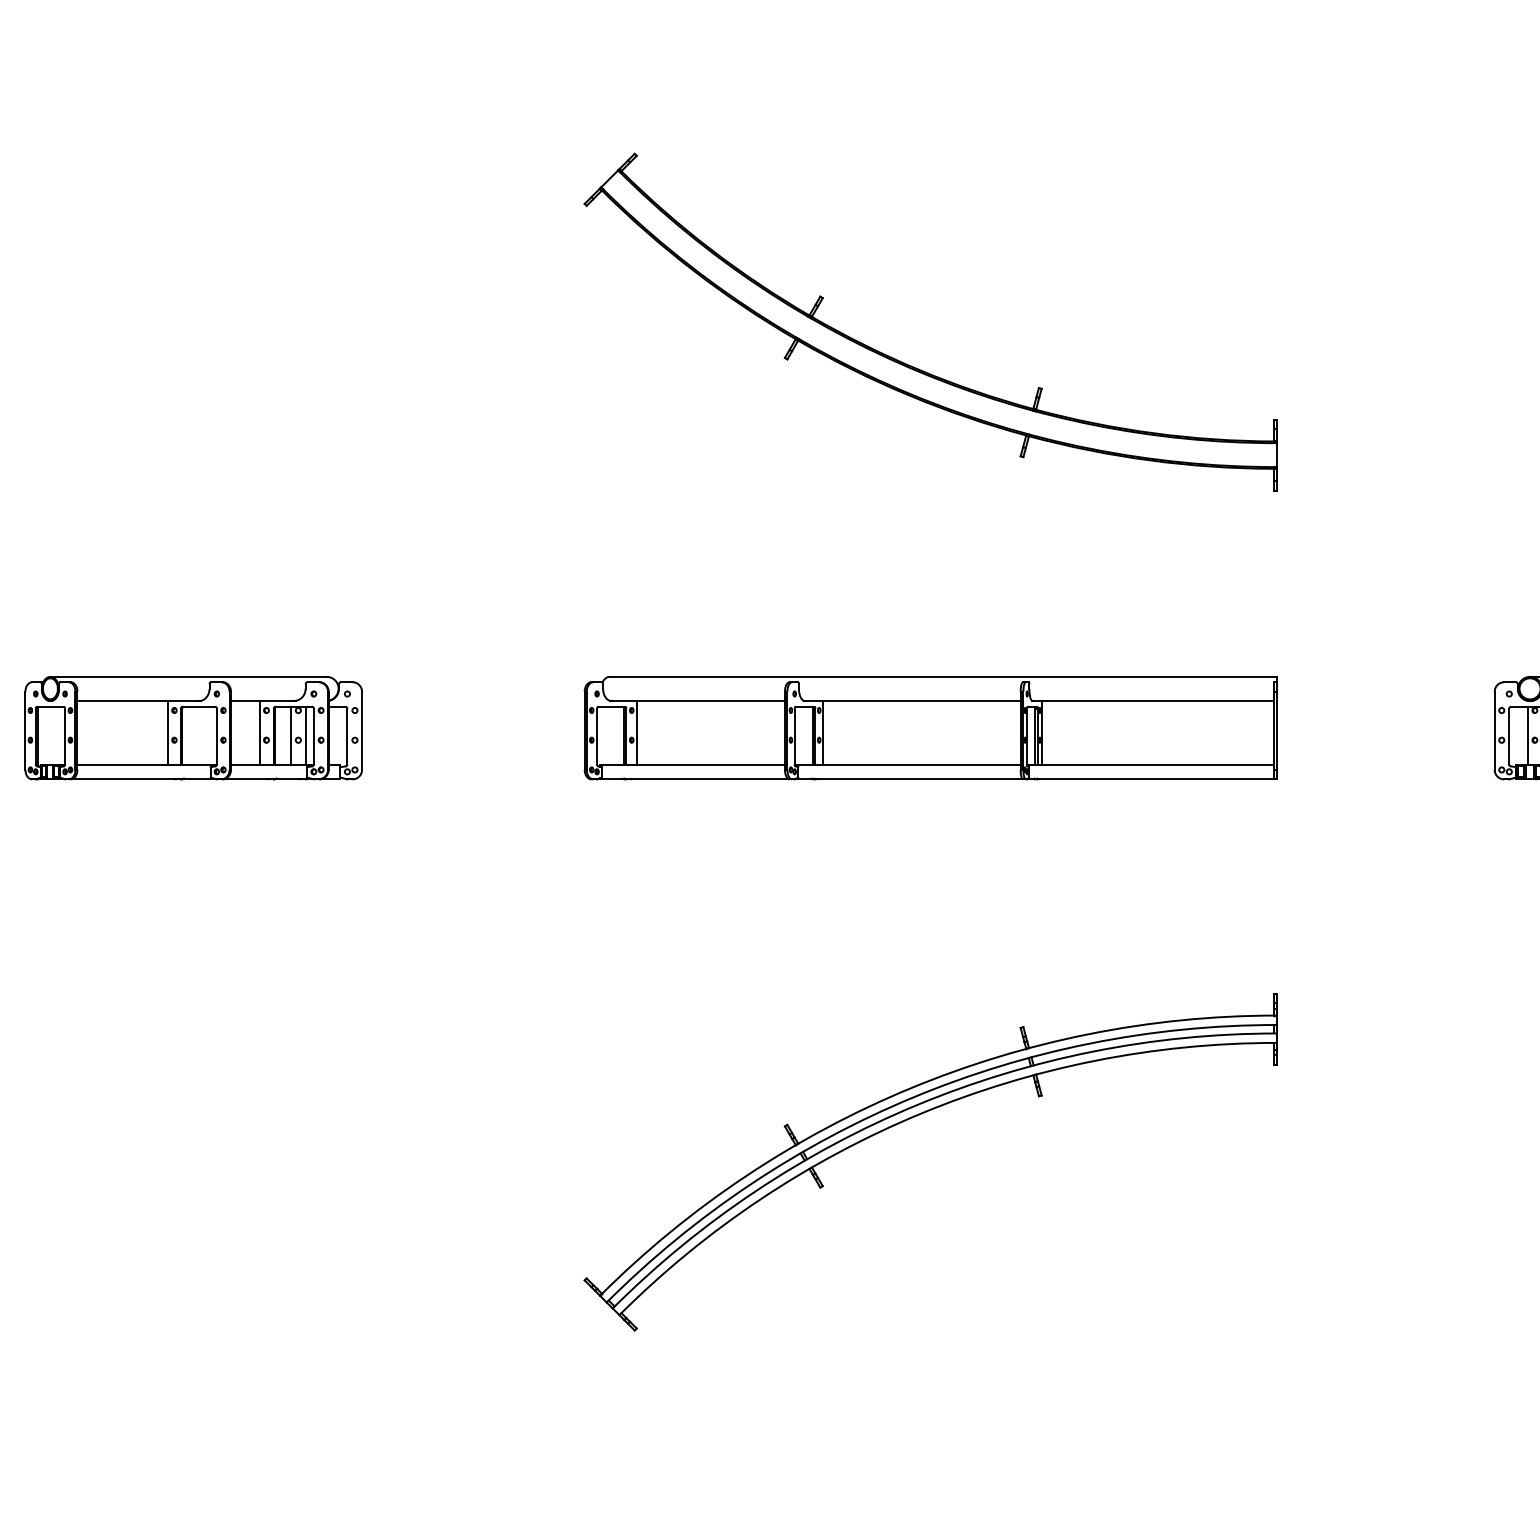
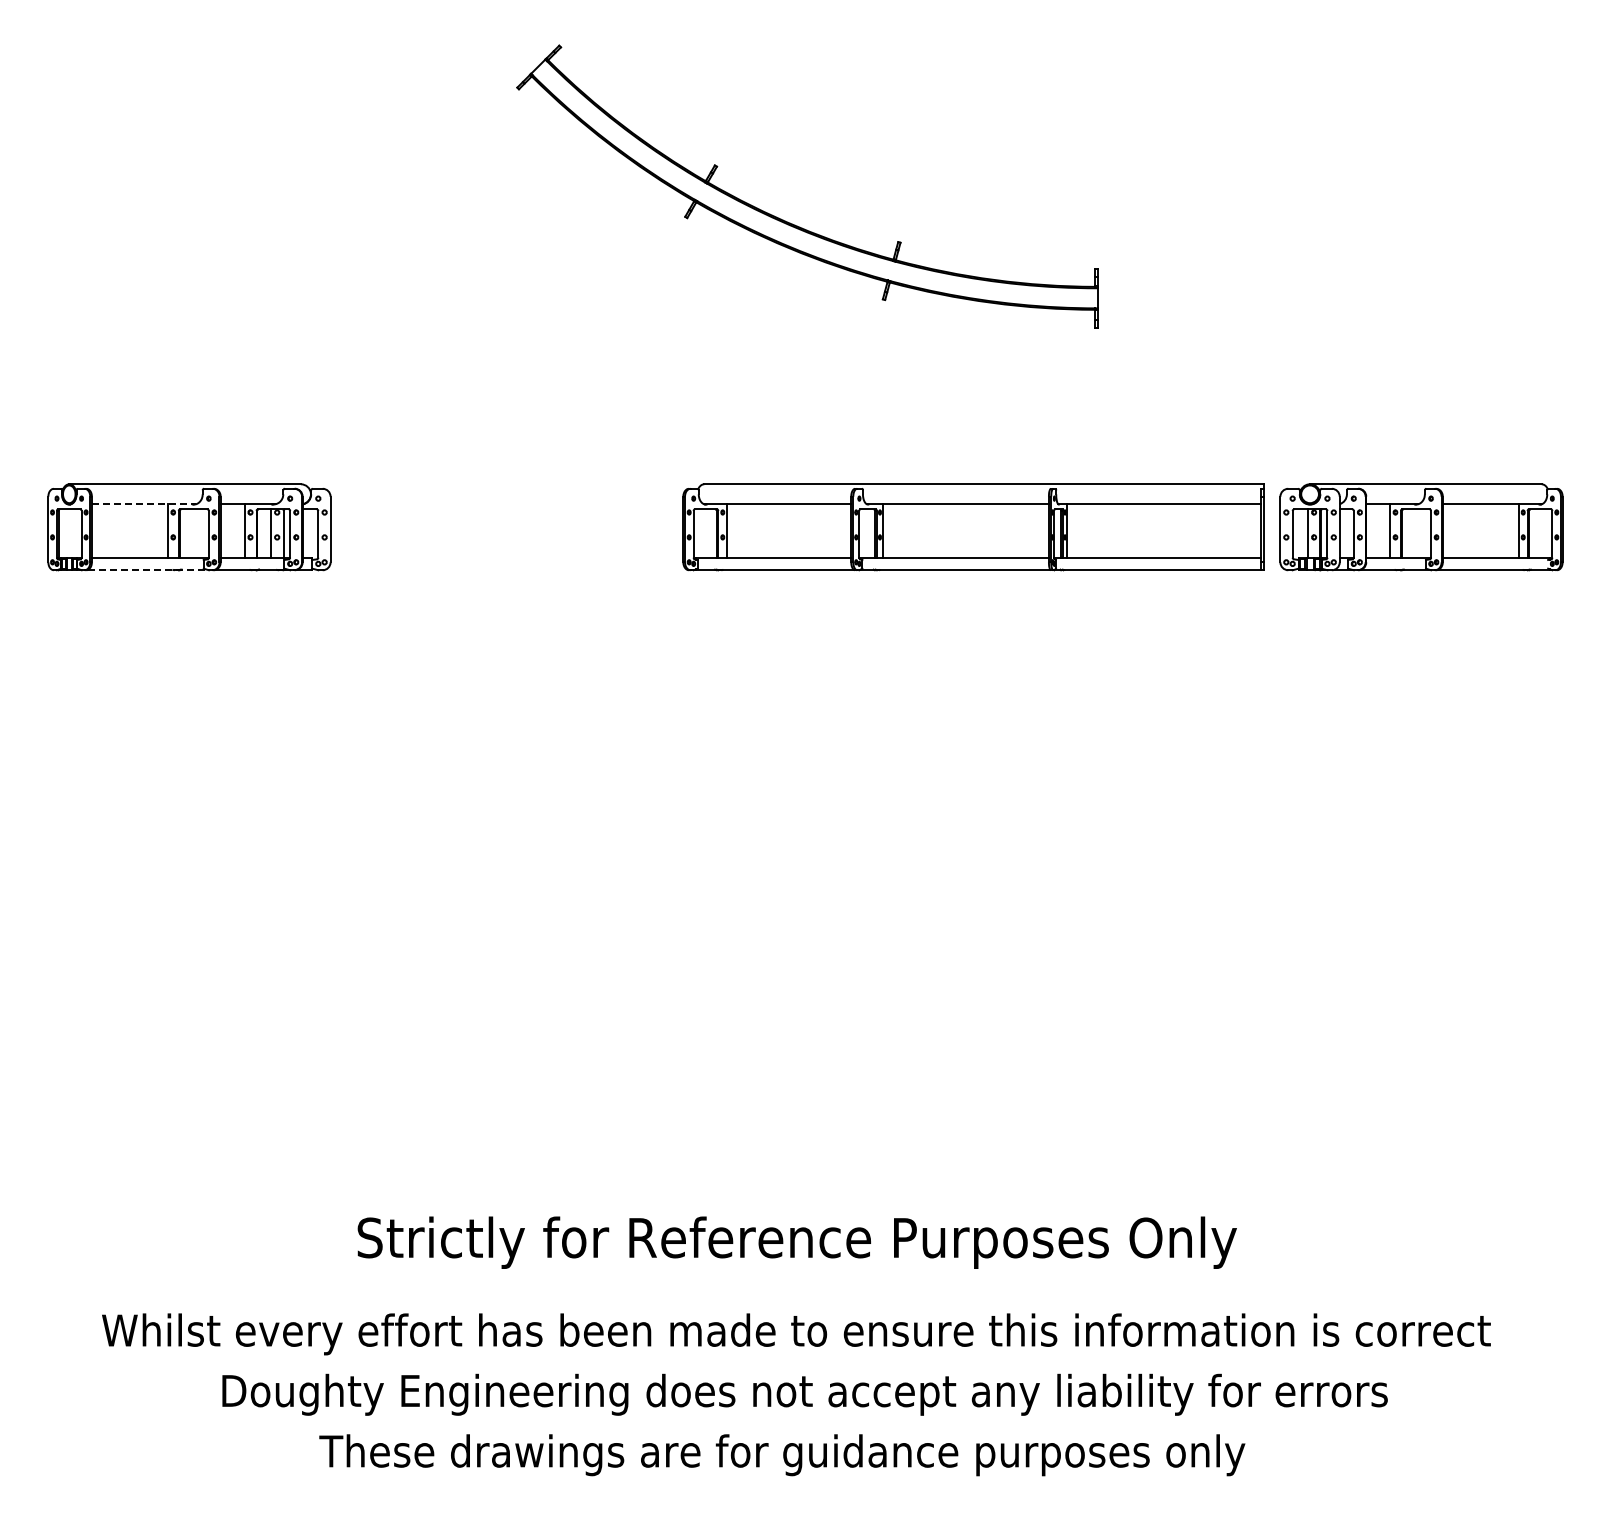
line: (138, 700) -> (143, 504), solid -> dashed
part: (930, 728) -> (973, 527), moved
line: (144, 778) -> (148, 569), solid -> dashed
part: (910, 1119) -> (790, 855), removed

